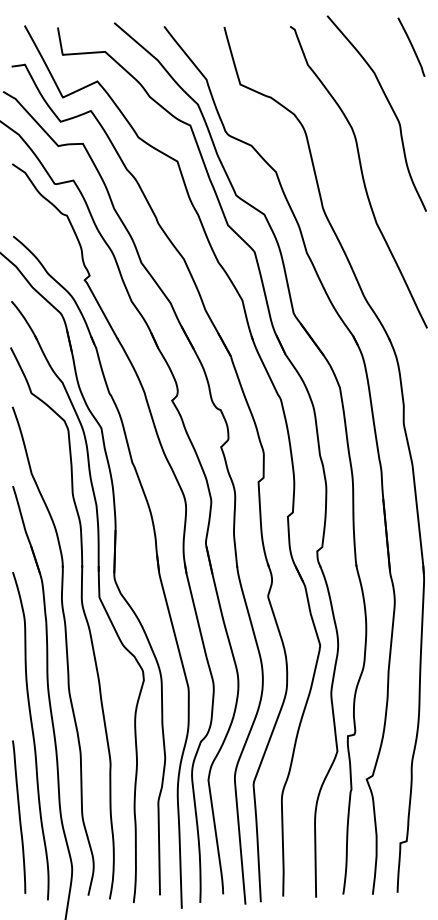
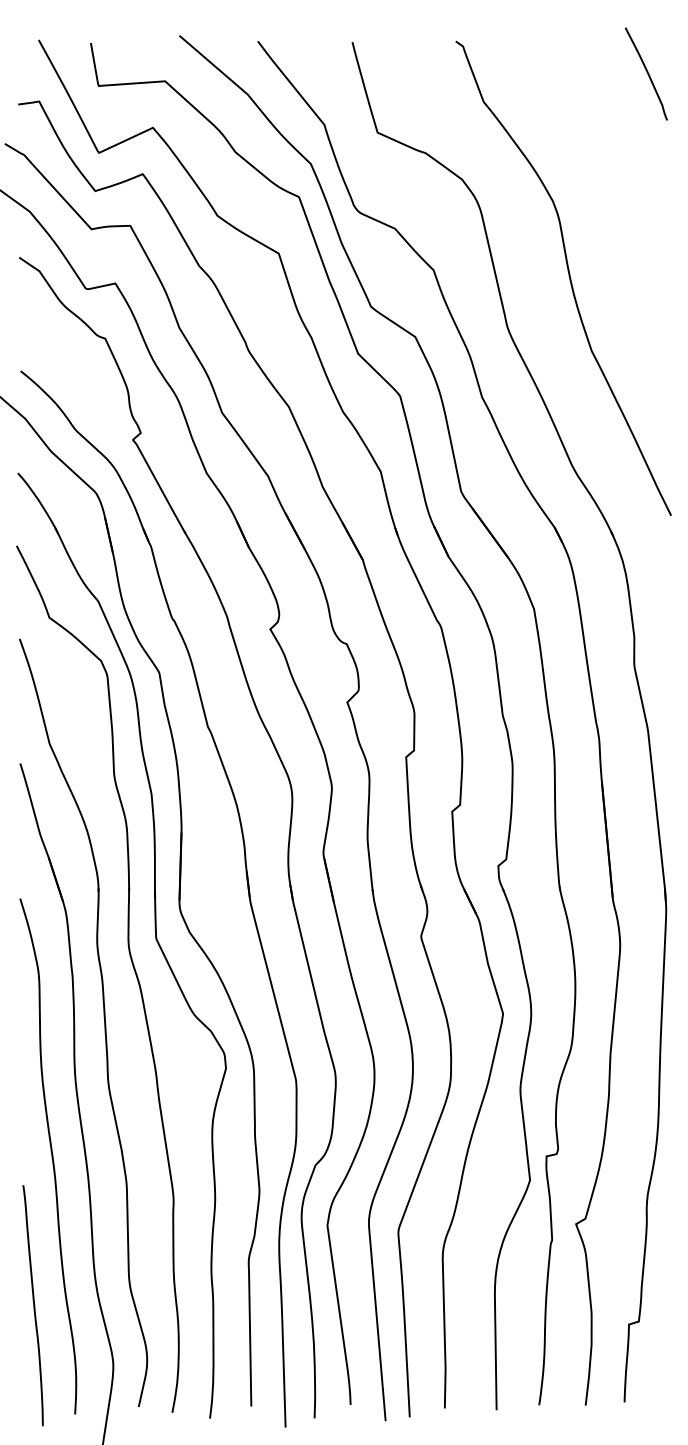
curve: (390, 107) -> (613, 168), removed
curve: (19, 816) -> (33, 1304), moved

